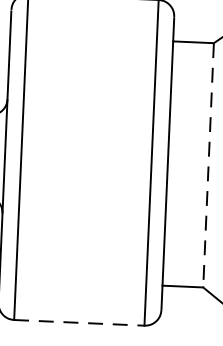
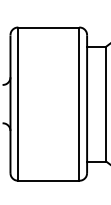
line: (209, 166) -> (106, 104), dashed -> solid
line: (78, 322) -> (48, 180), dashed -> solid

